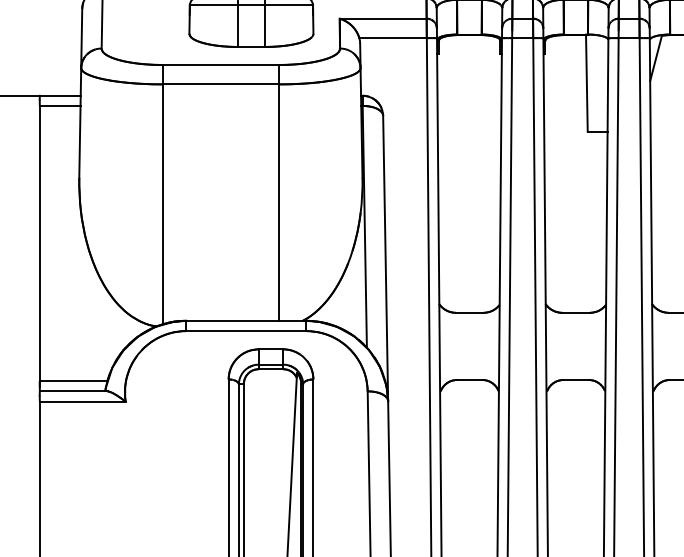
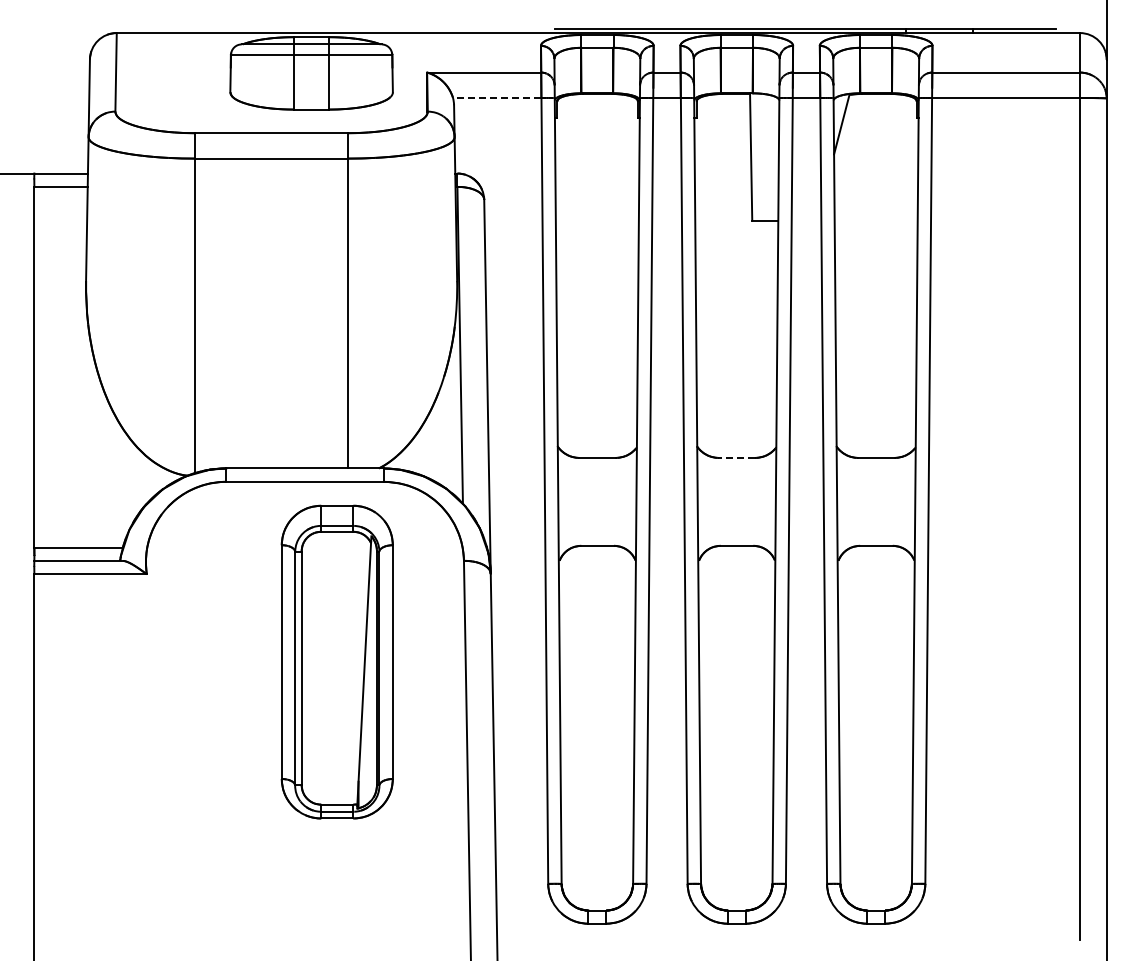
line: (392, 37) -> (496, 97), solid -> dashed
line: (576, 312) -> (737, 457), solid -> dashed

